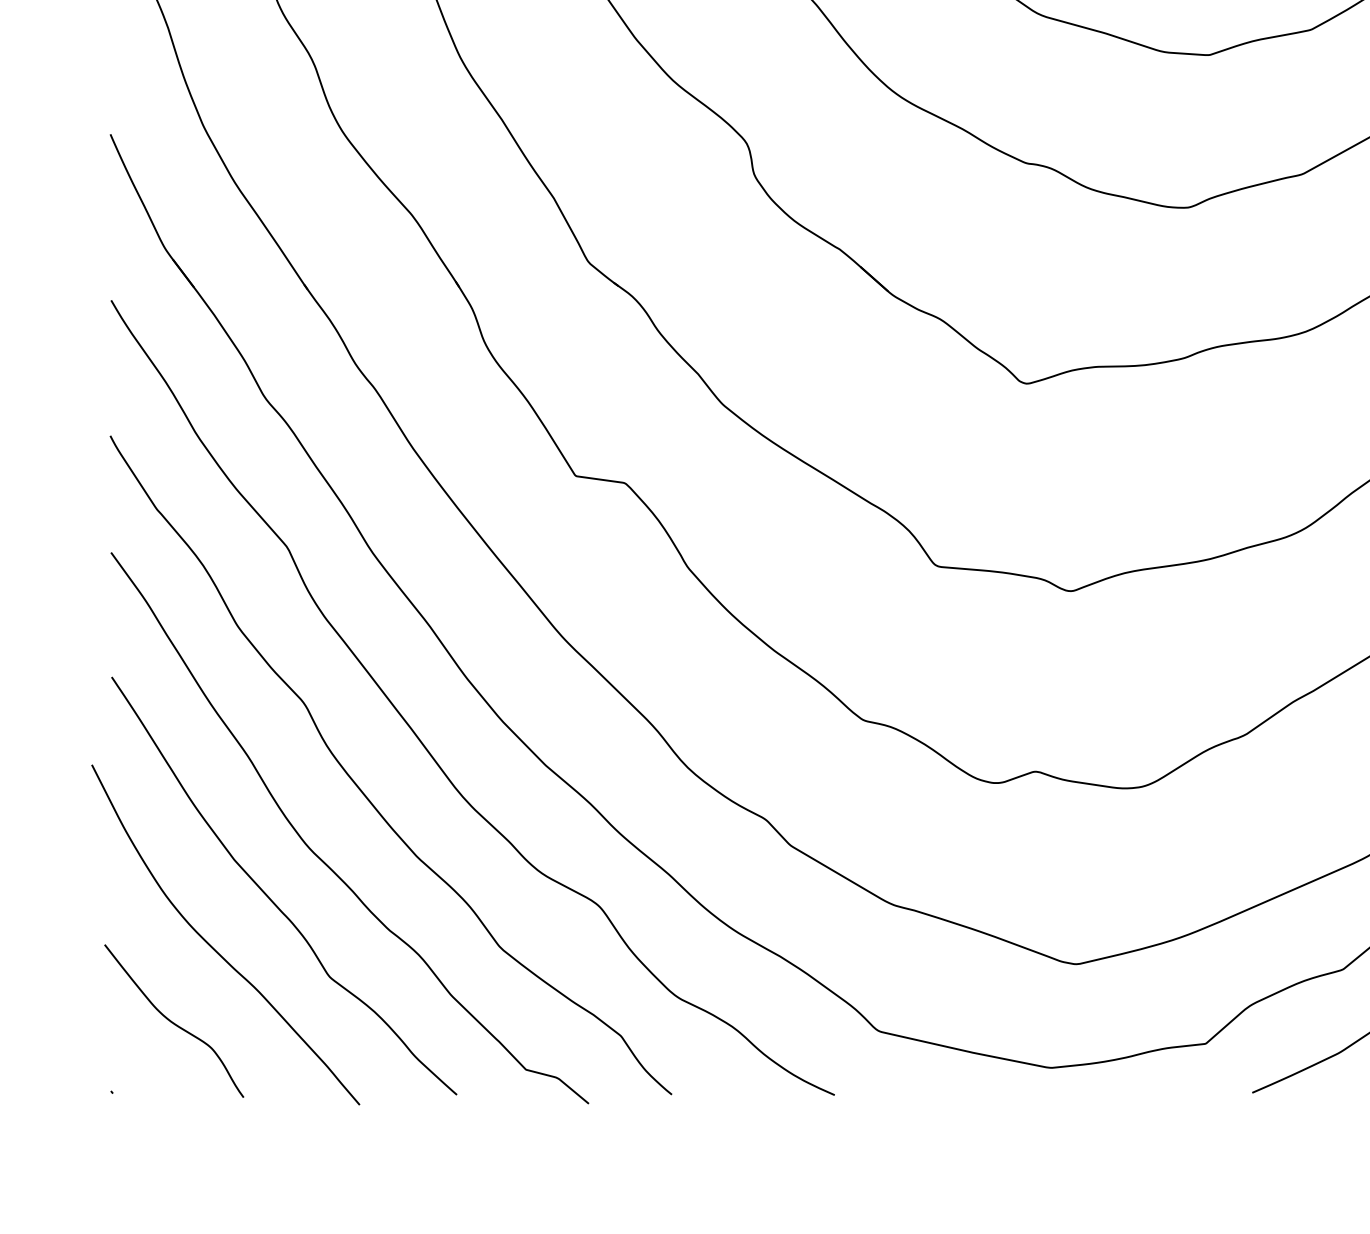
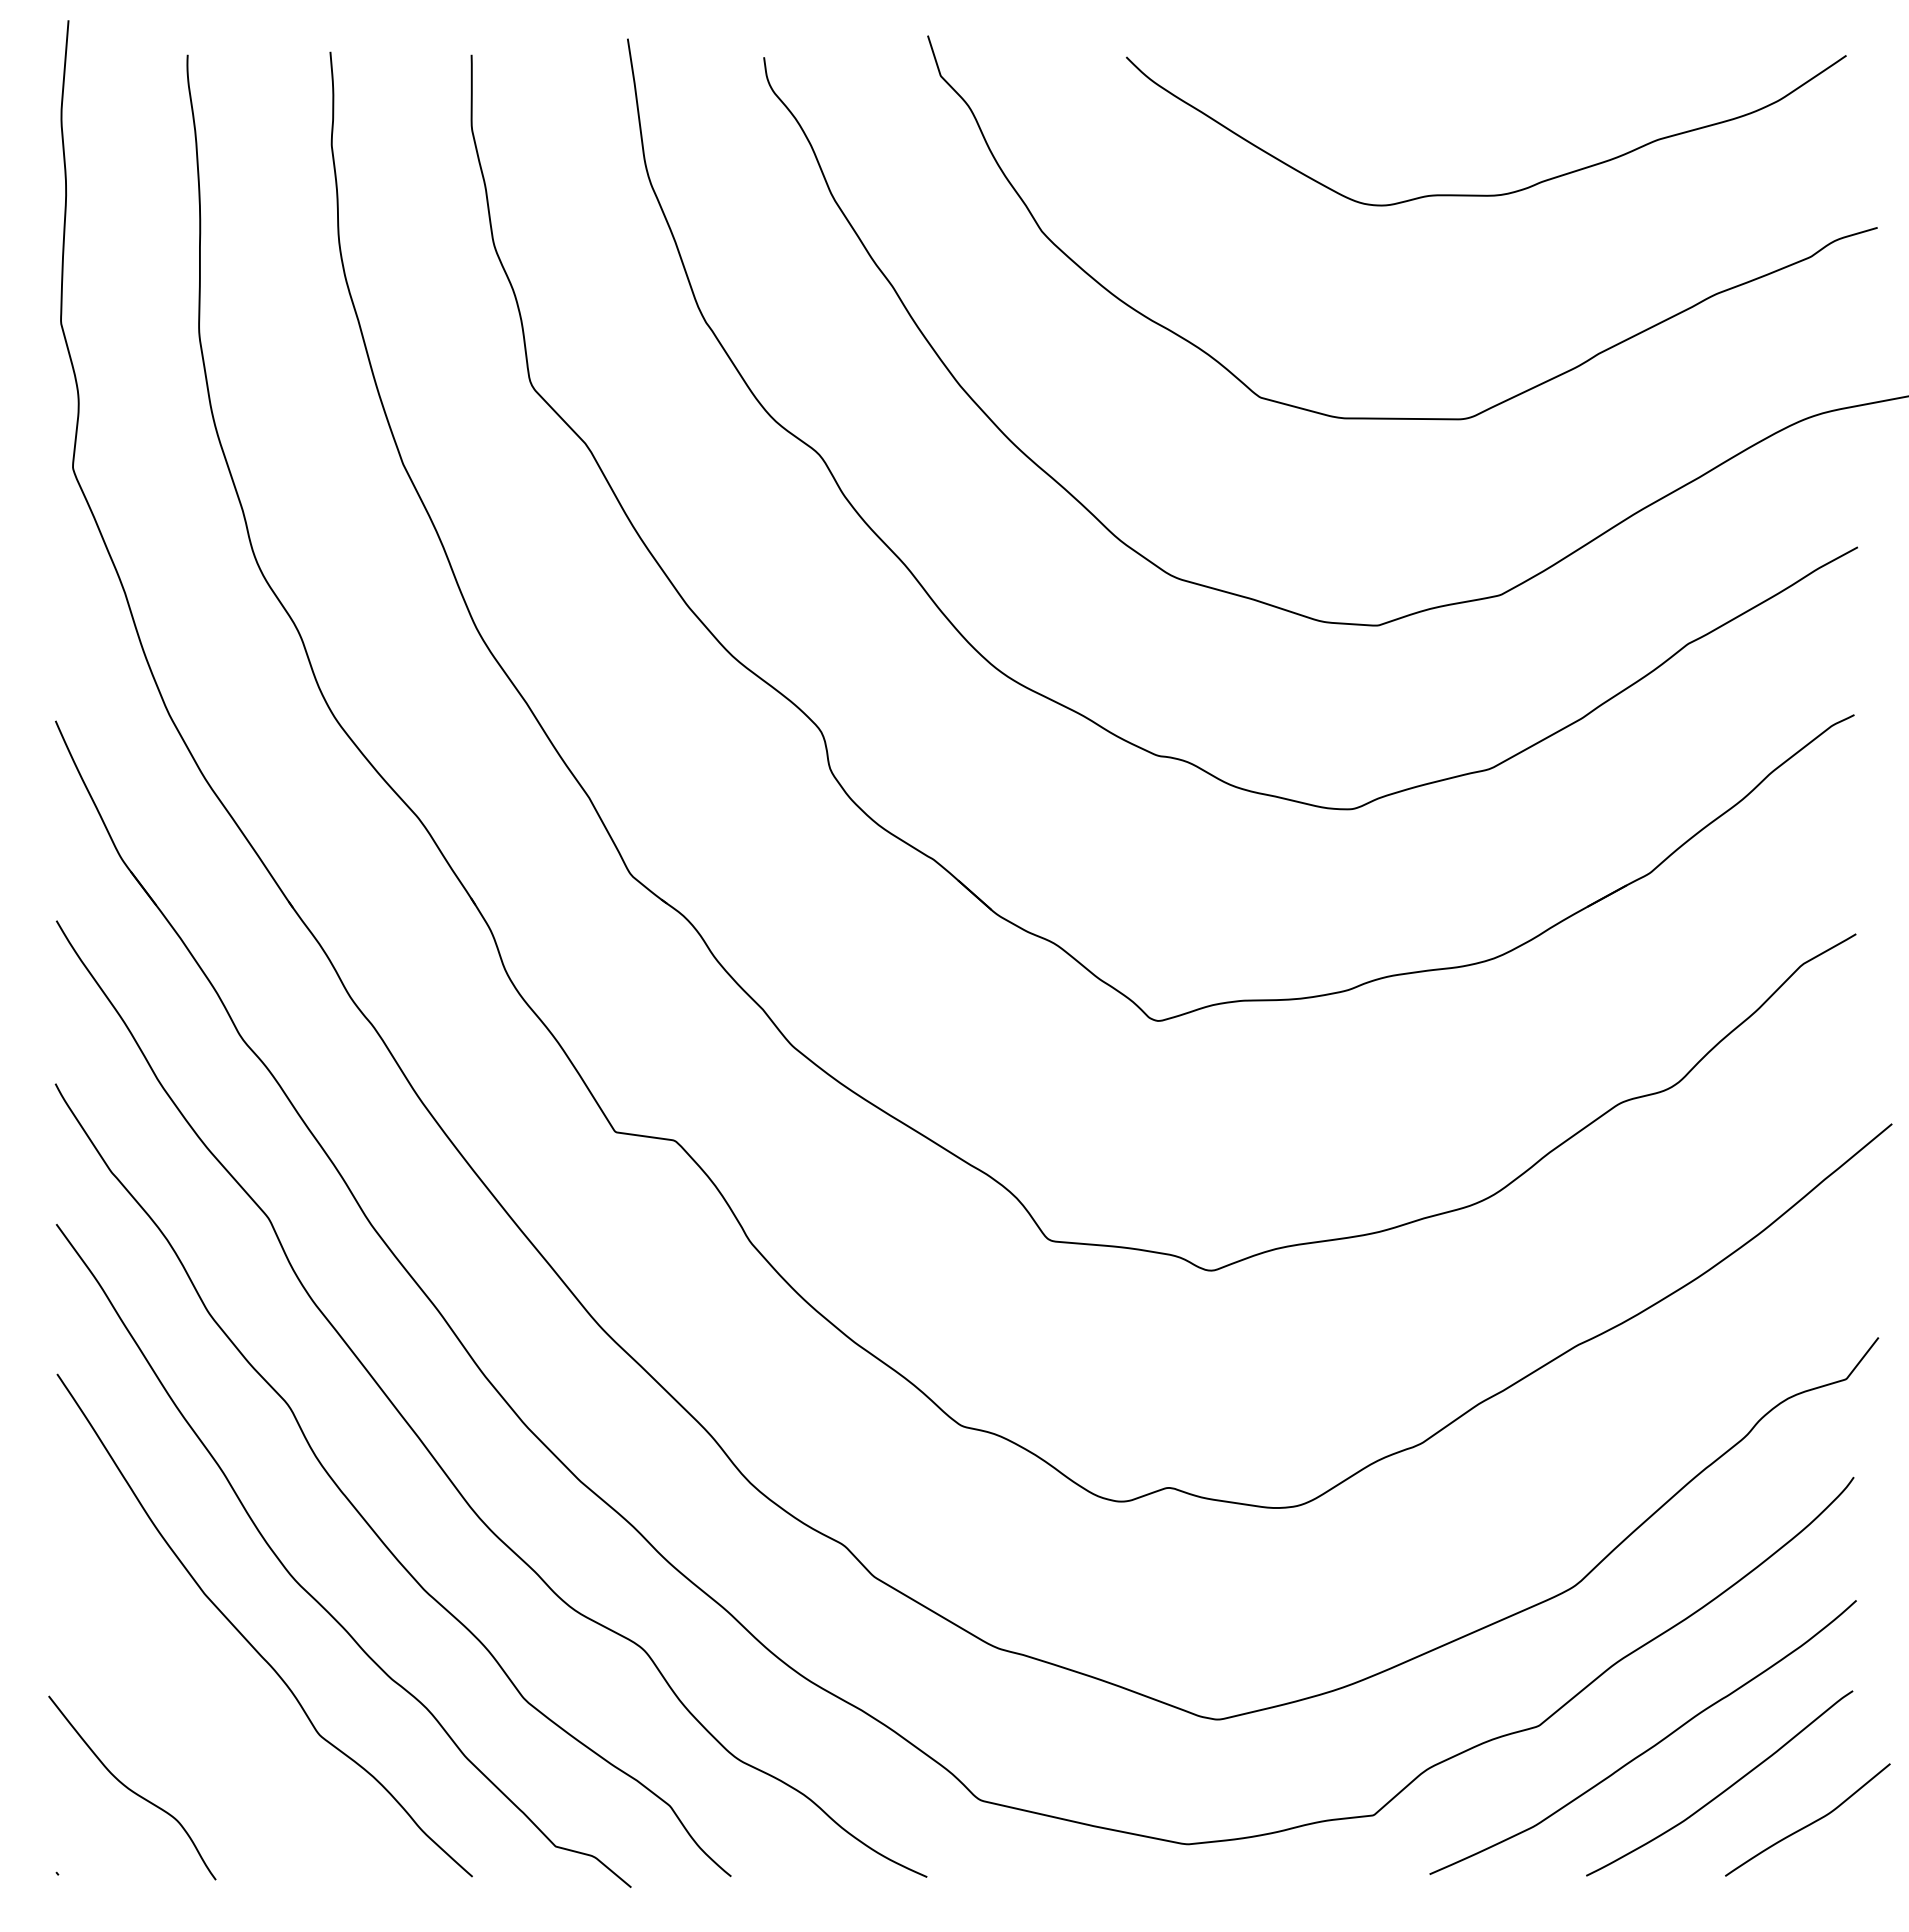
curve: (213, 947) -> (179, 1699), removed

